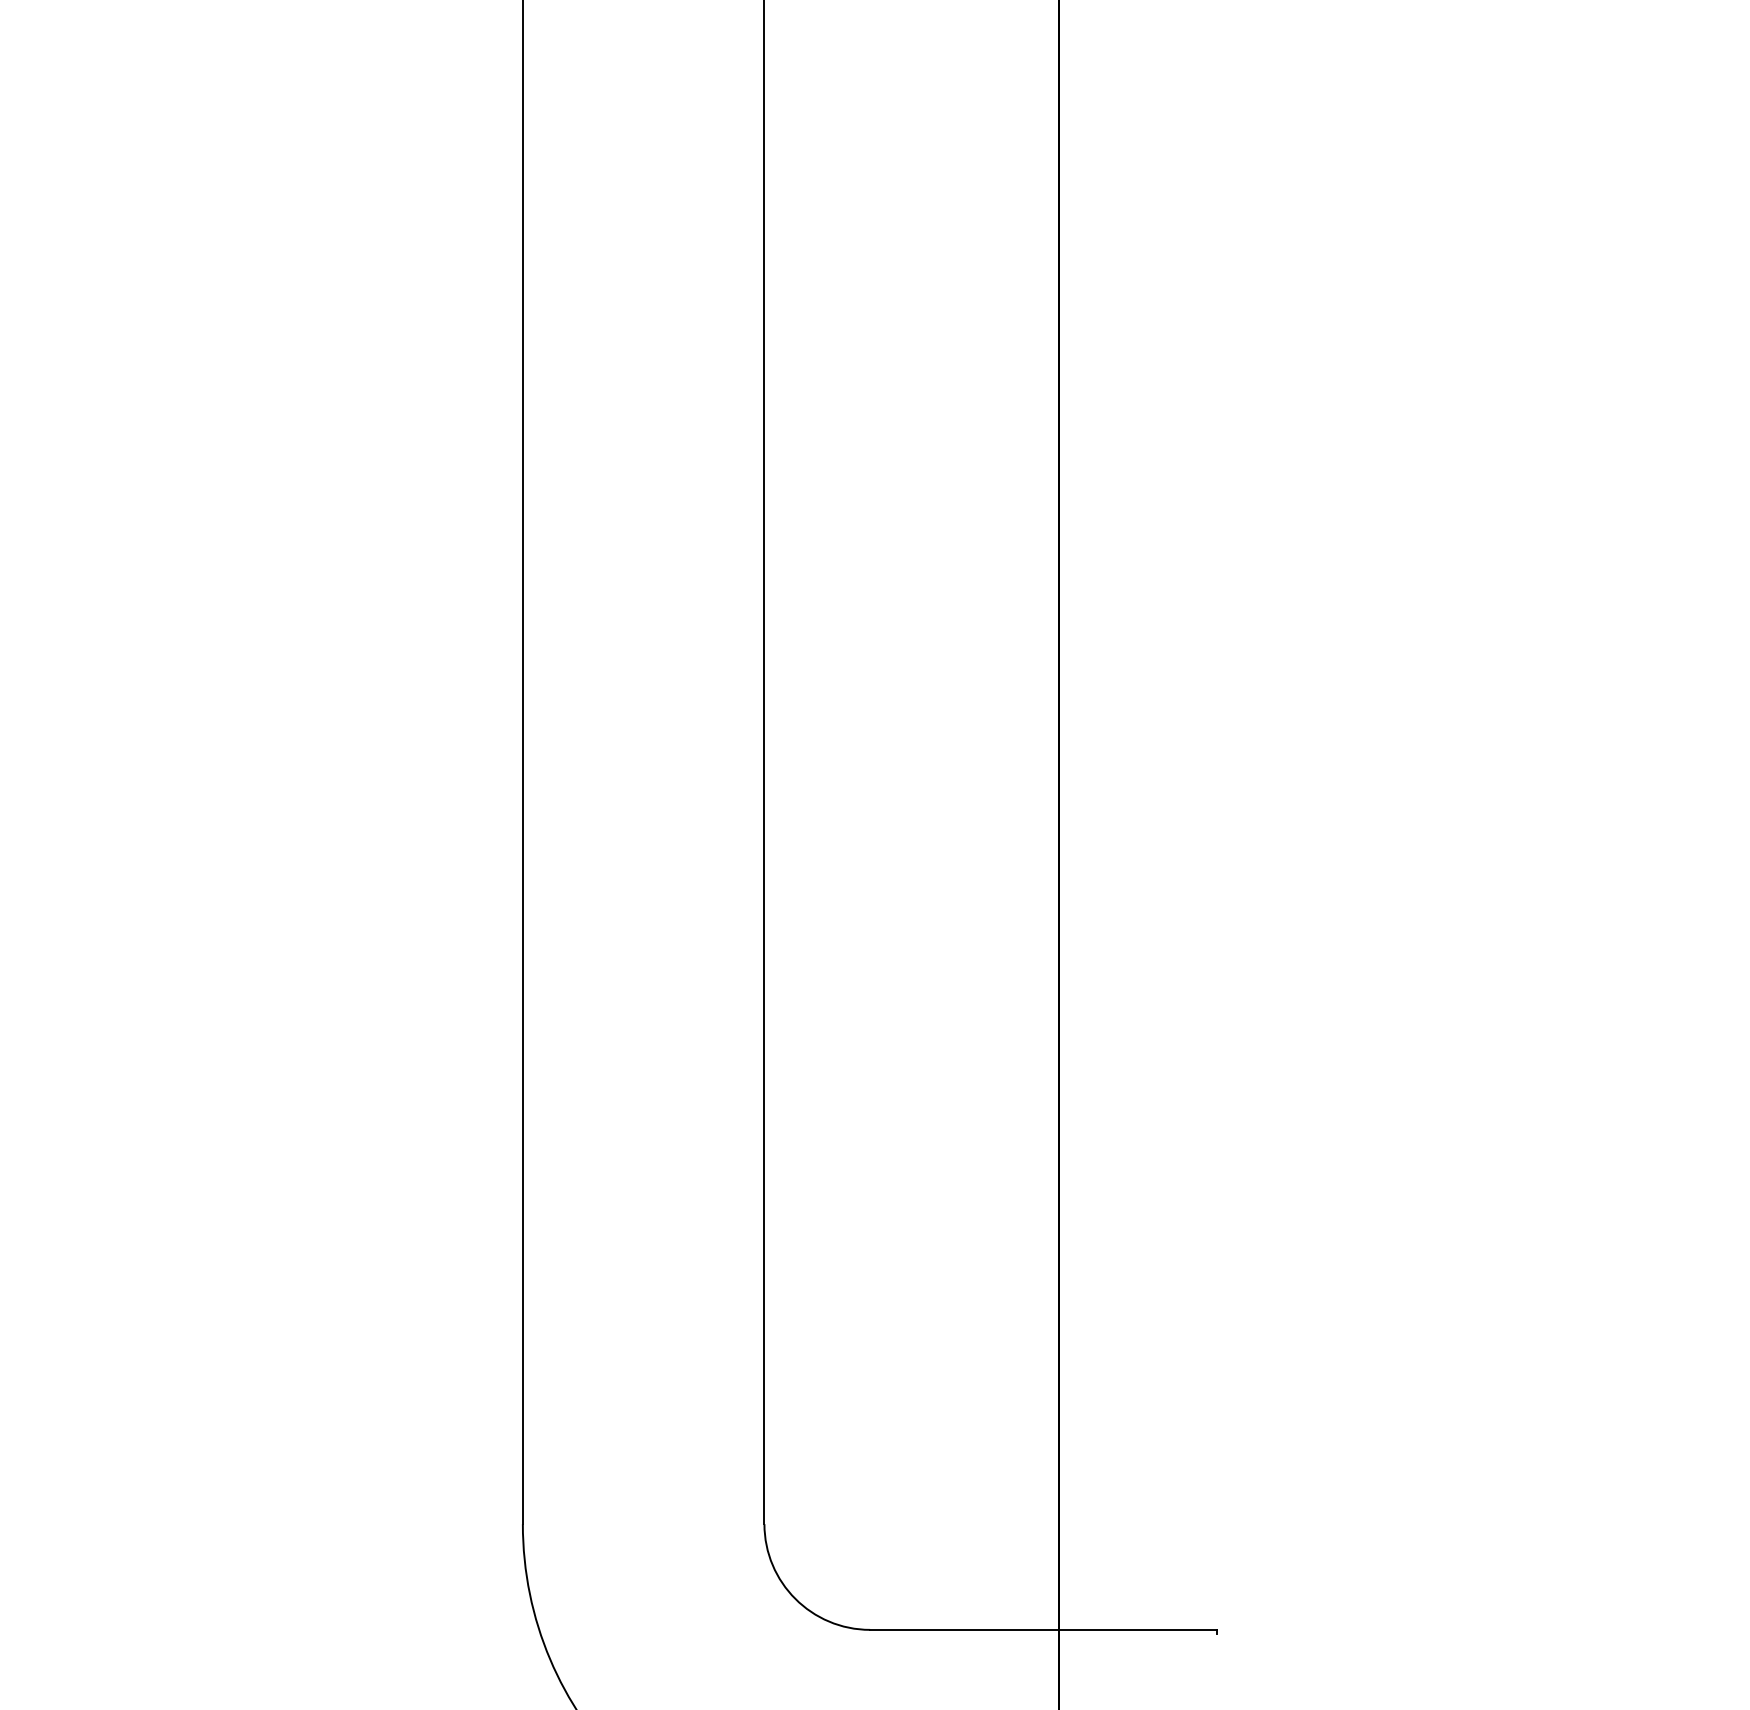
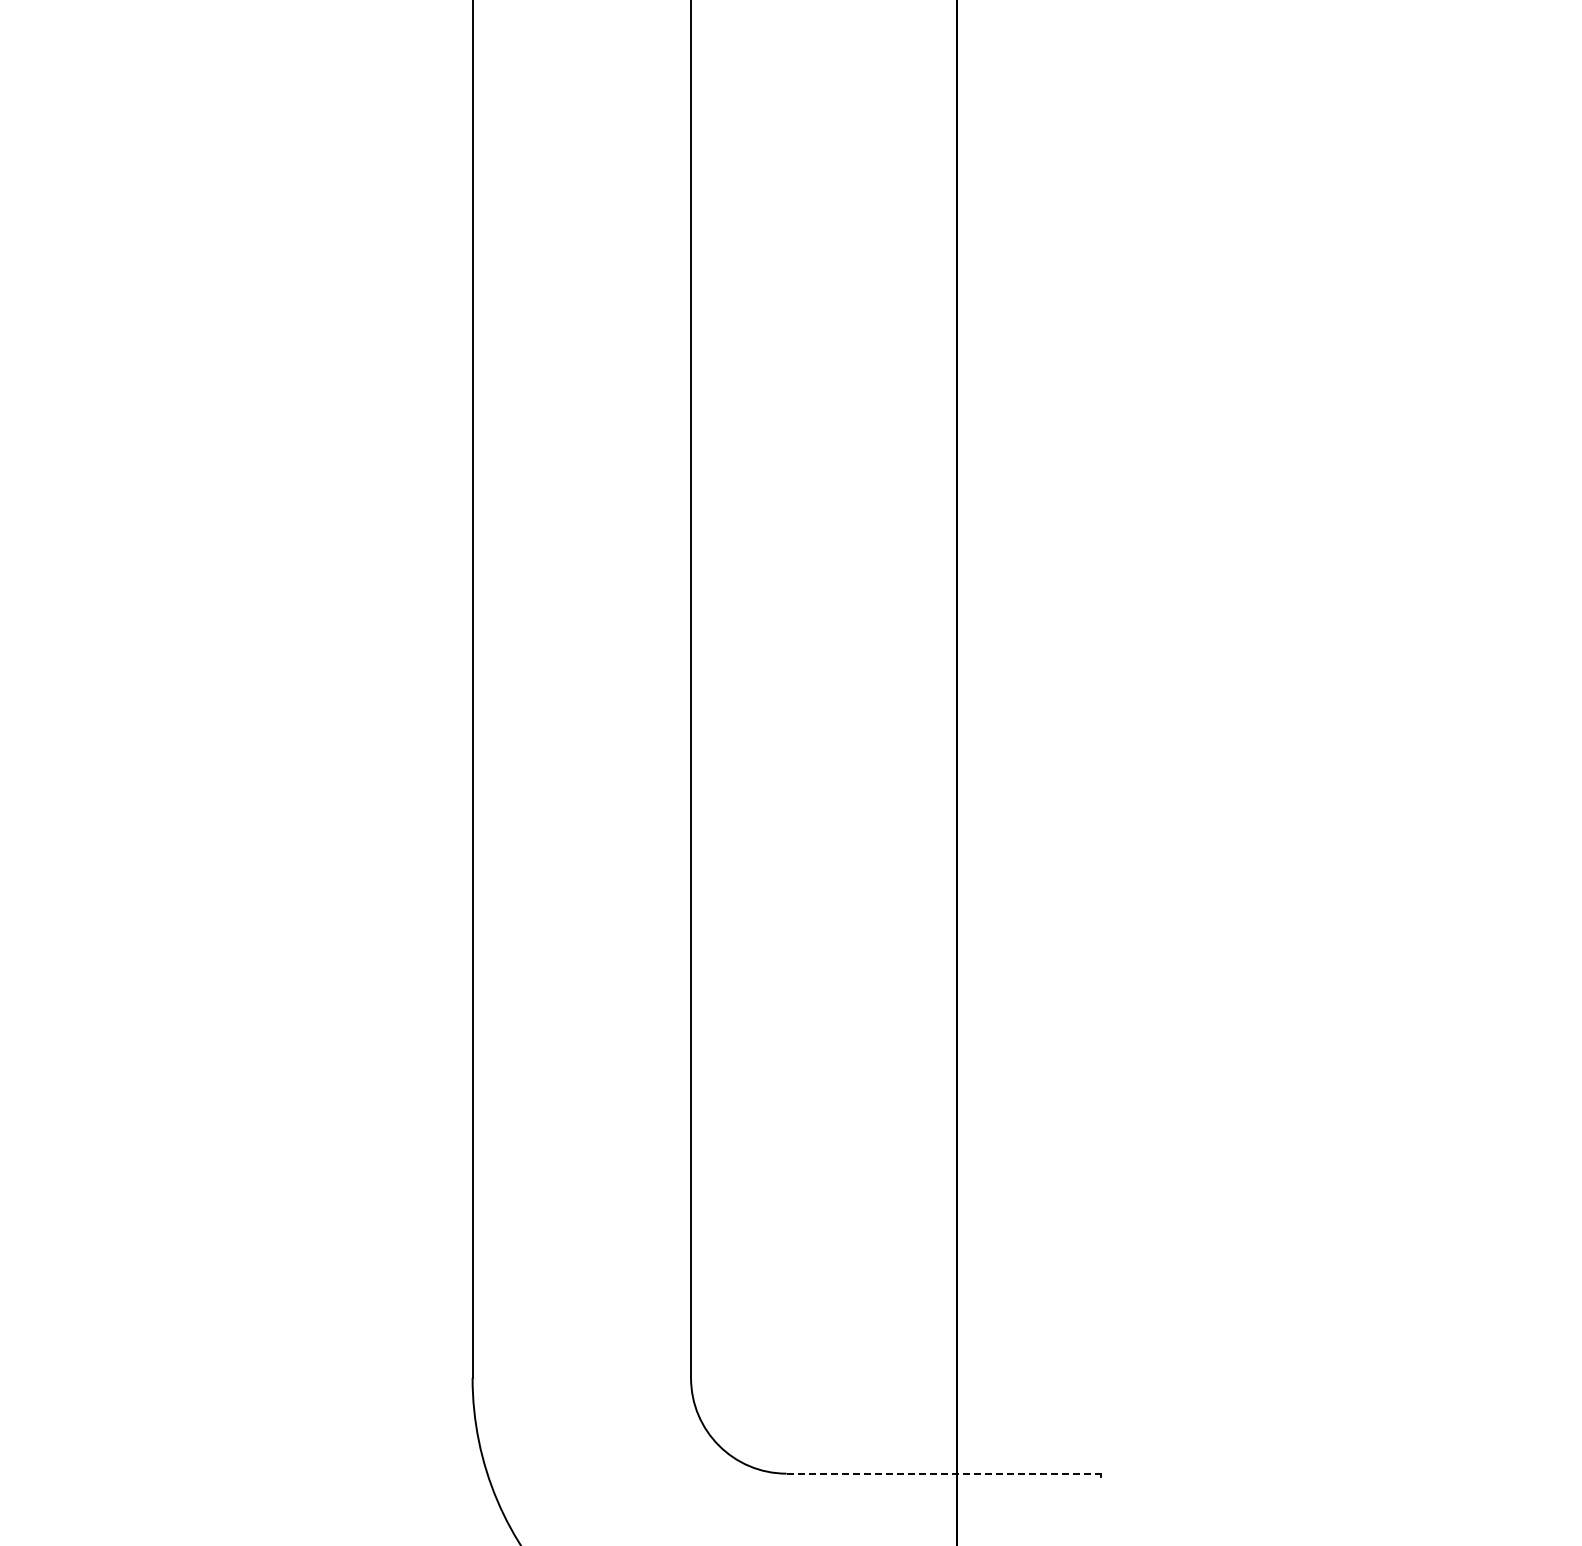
line: (1044, 1629) -> (944, 1473), solid -> dashed

